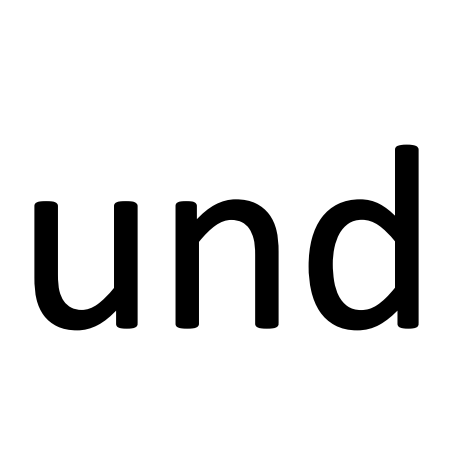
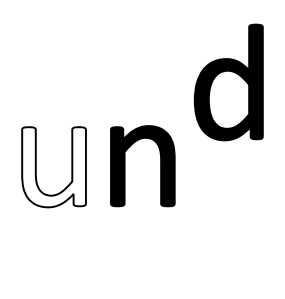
part: (363, 237) -> (228, 82), moved
fill: (85, 266) -> (53, 167), removed

